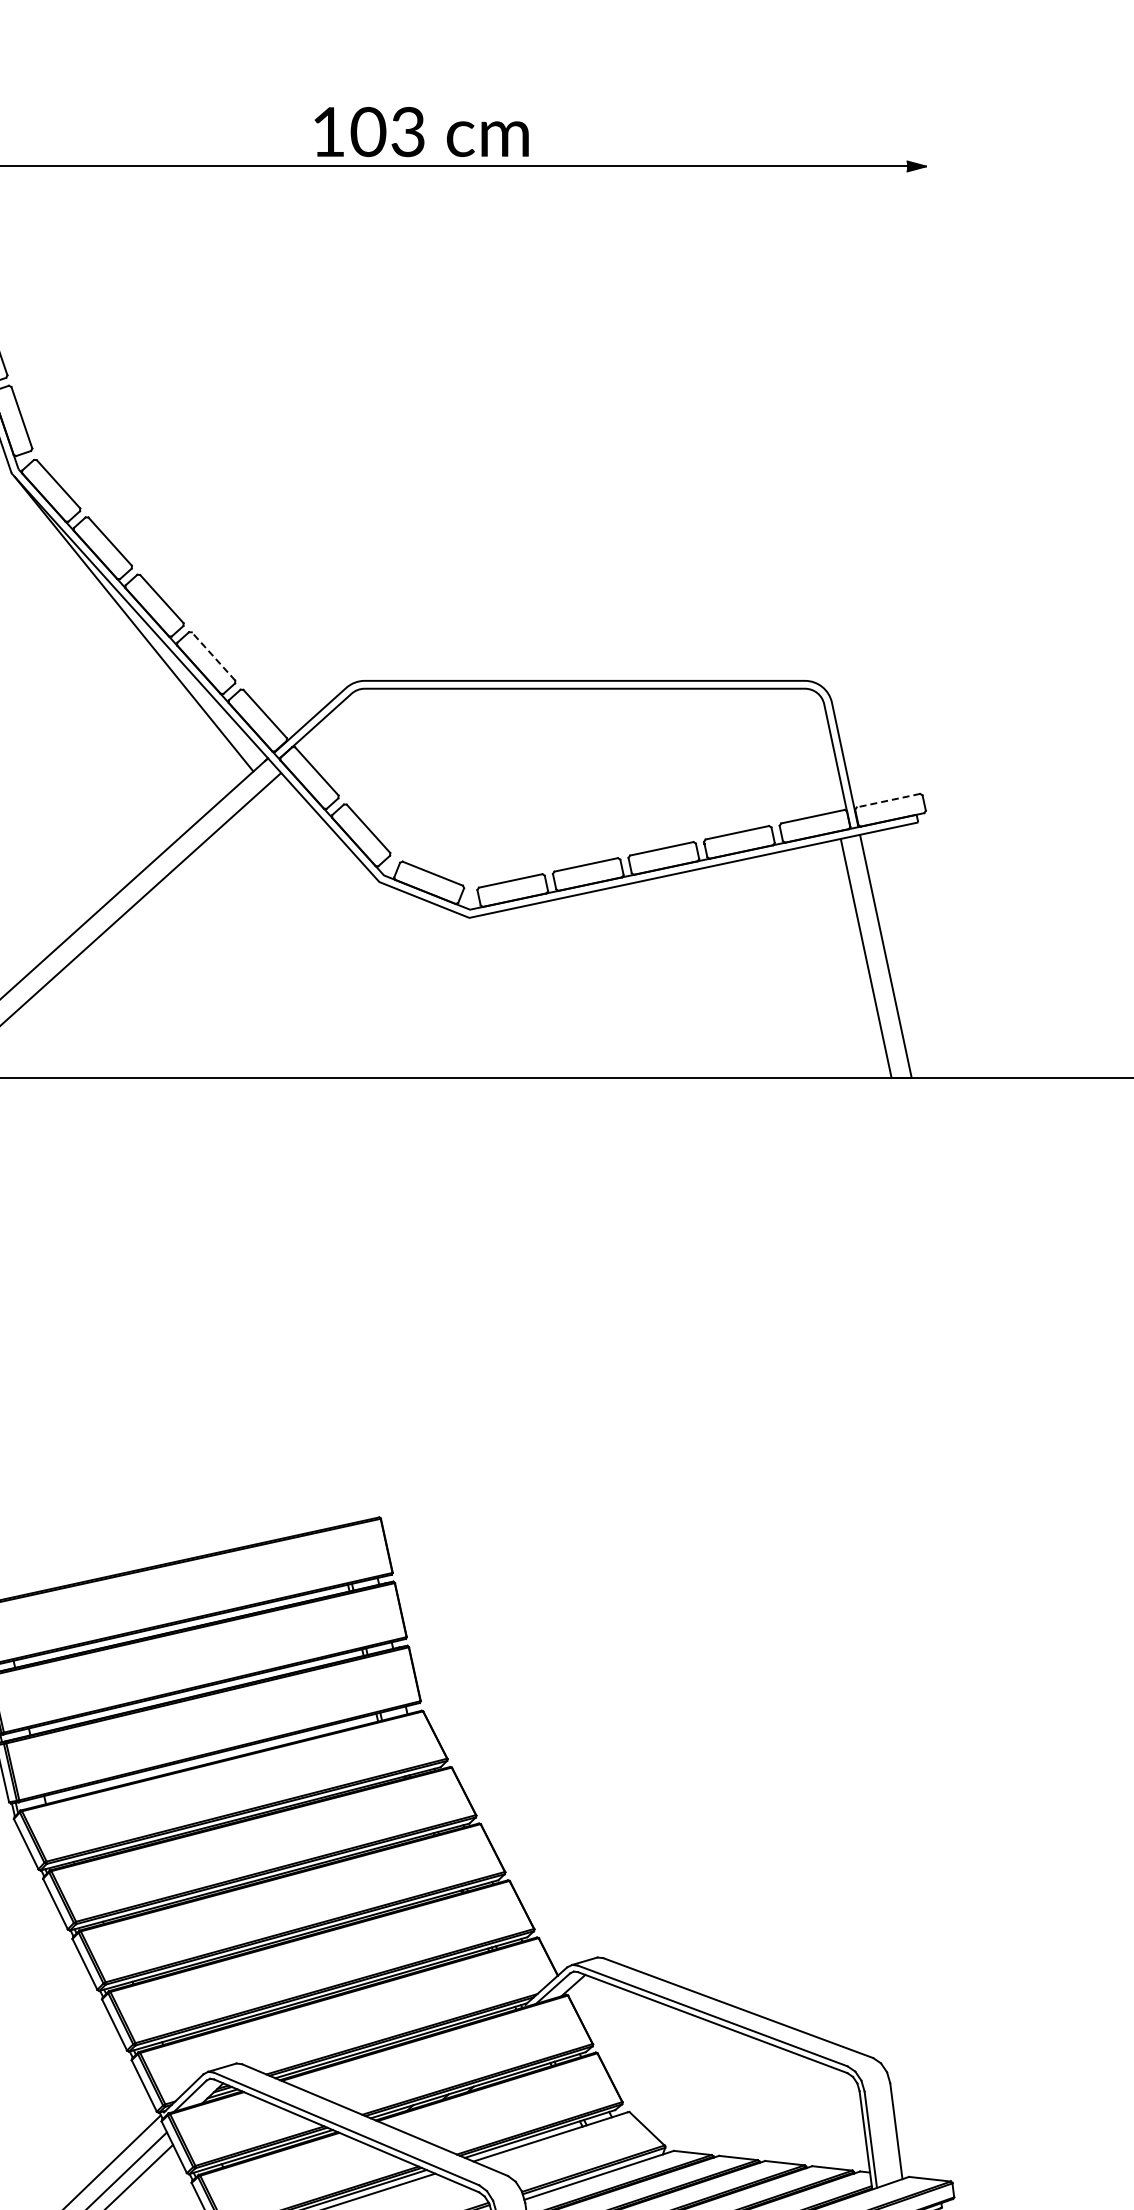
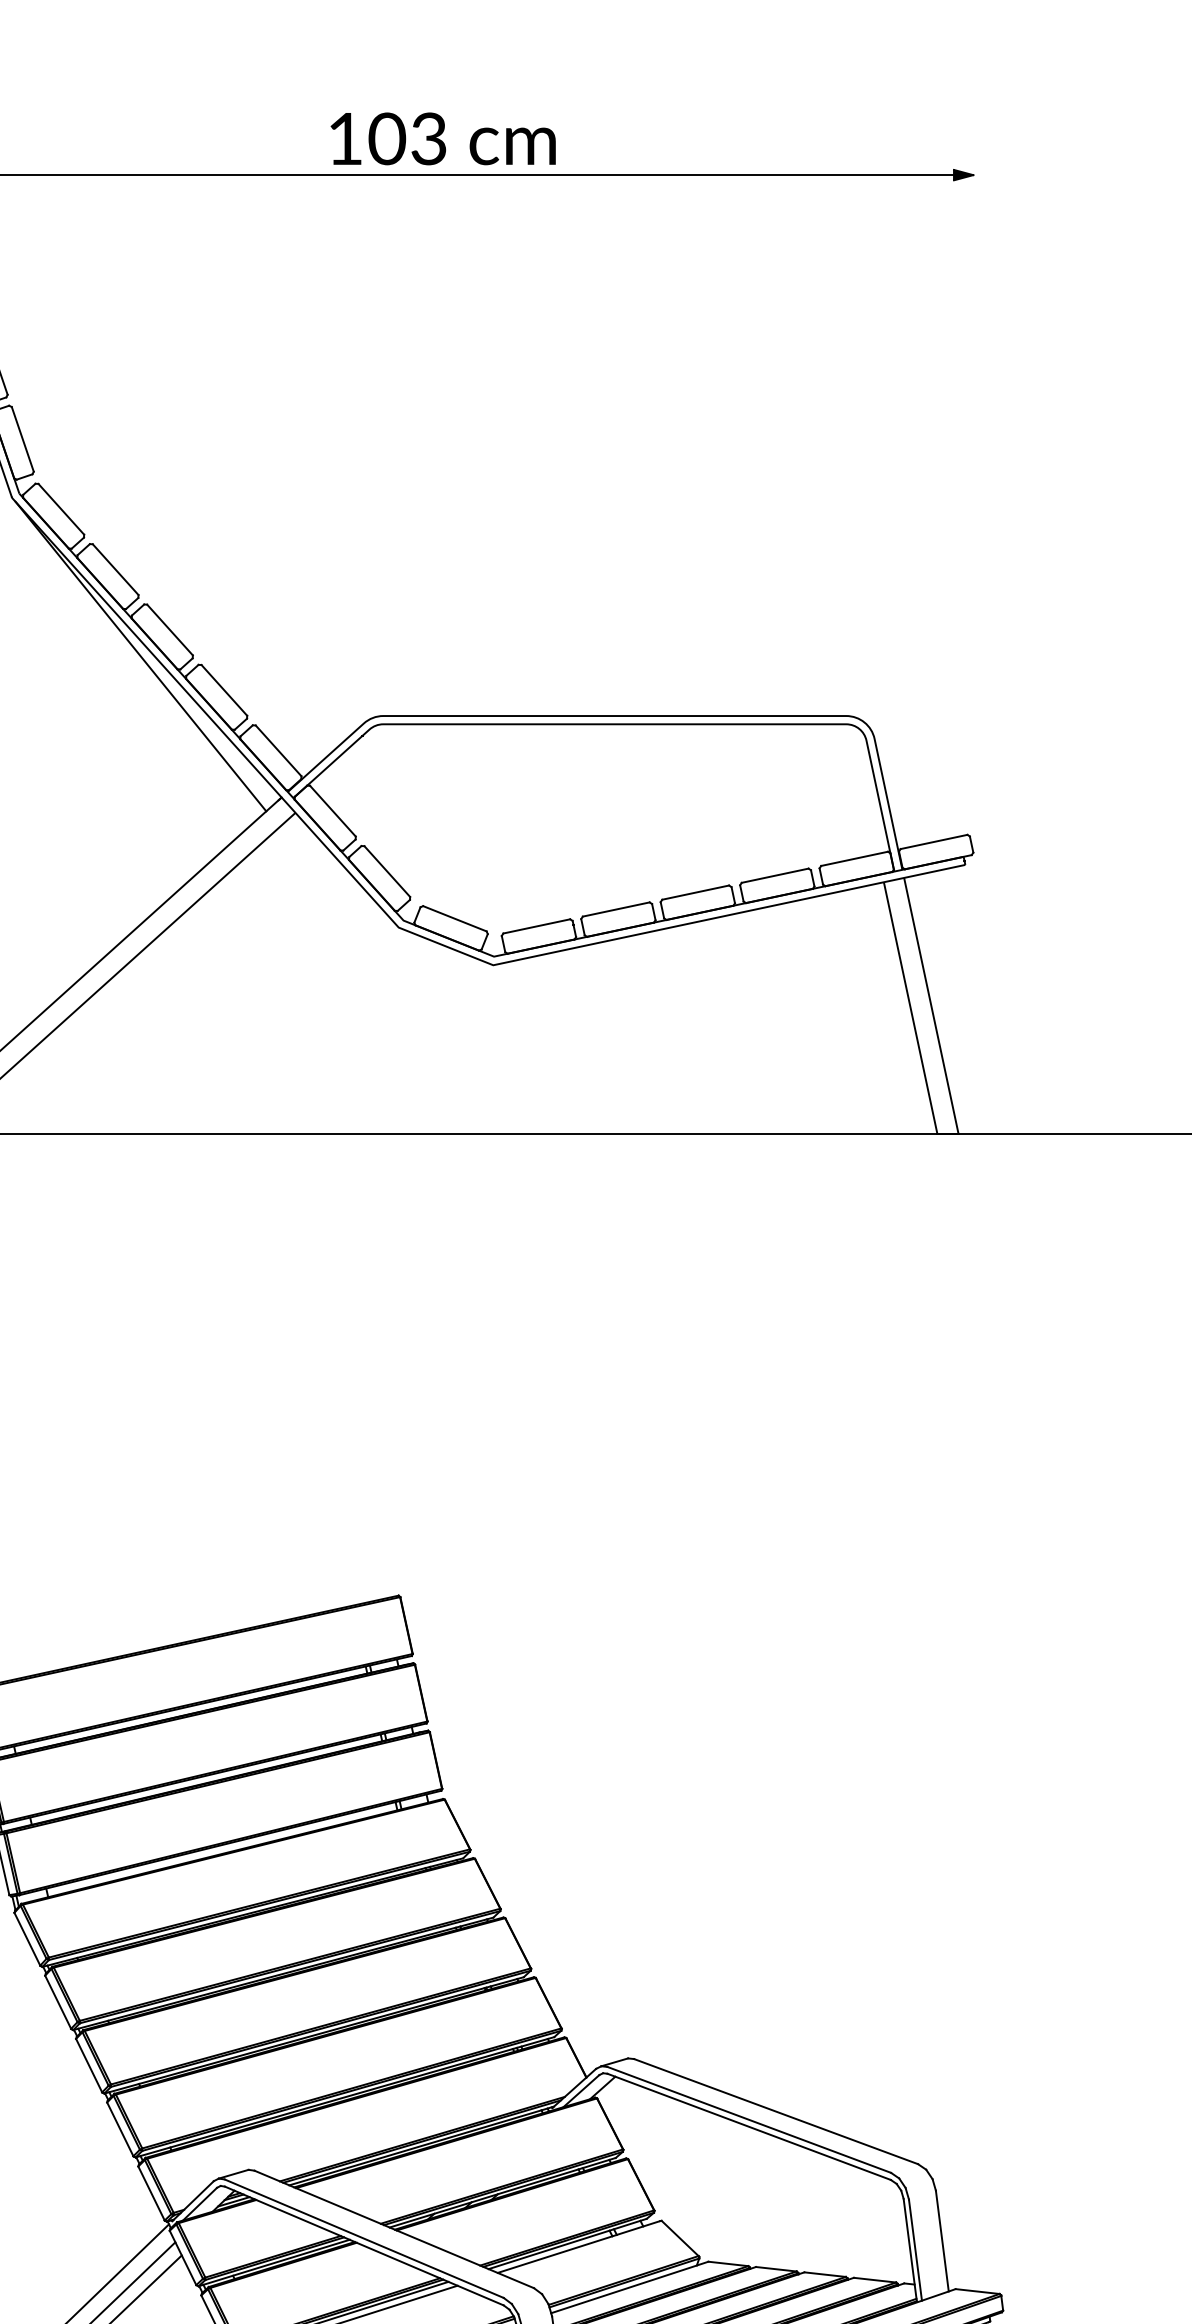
line: (213, 656) -> (224, 690), dashed -> solid
line: (888, 800) -> (934, 841), dashed -> solid

